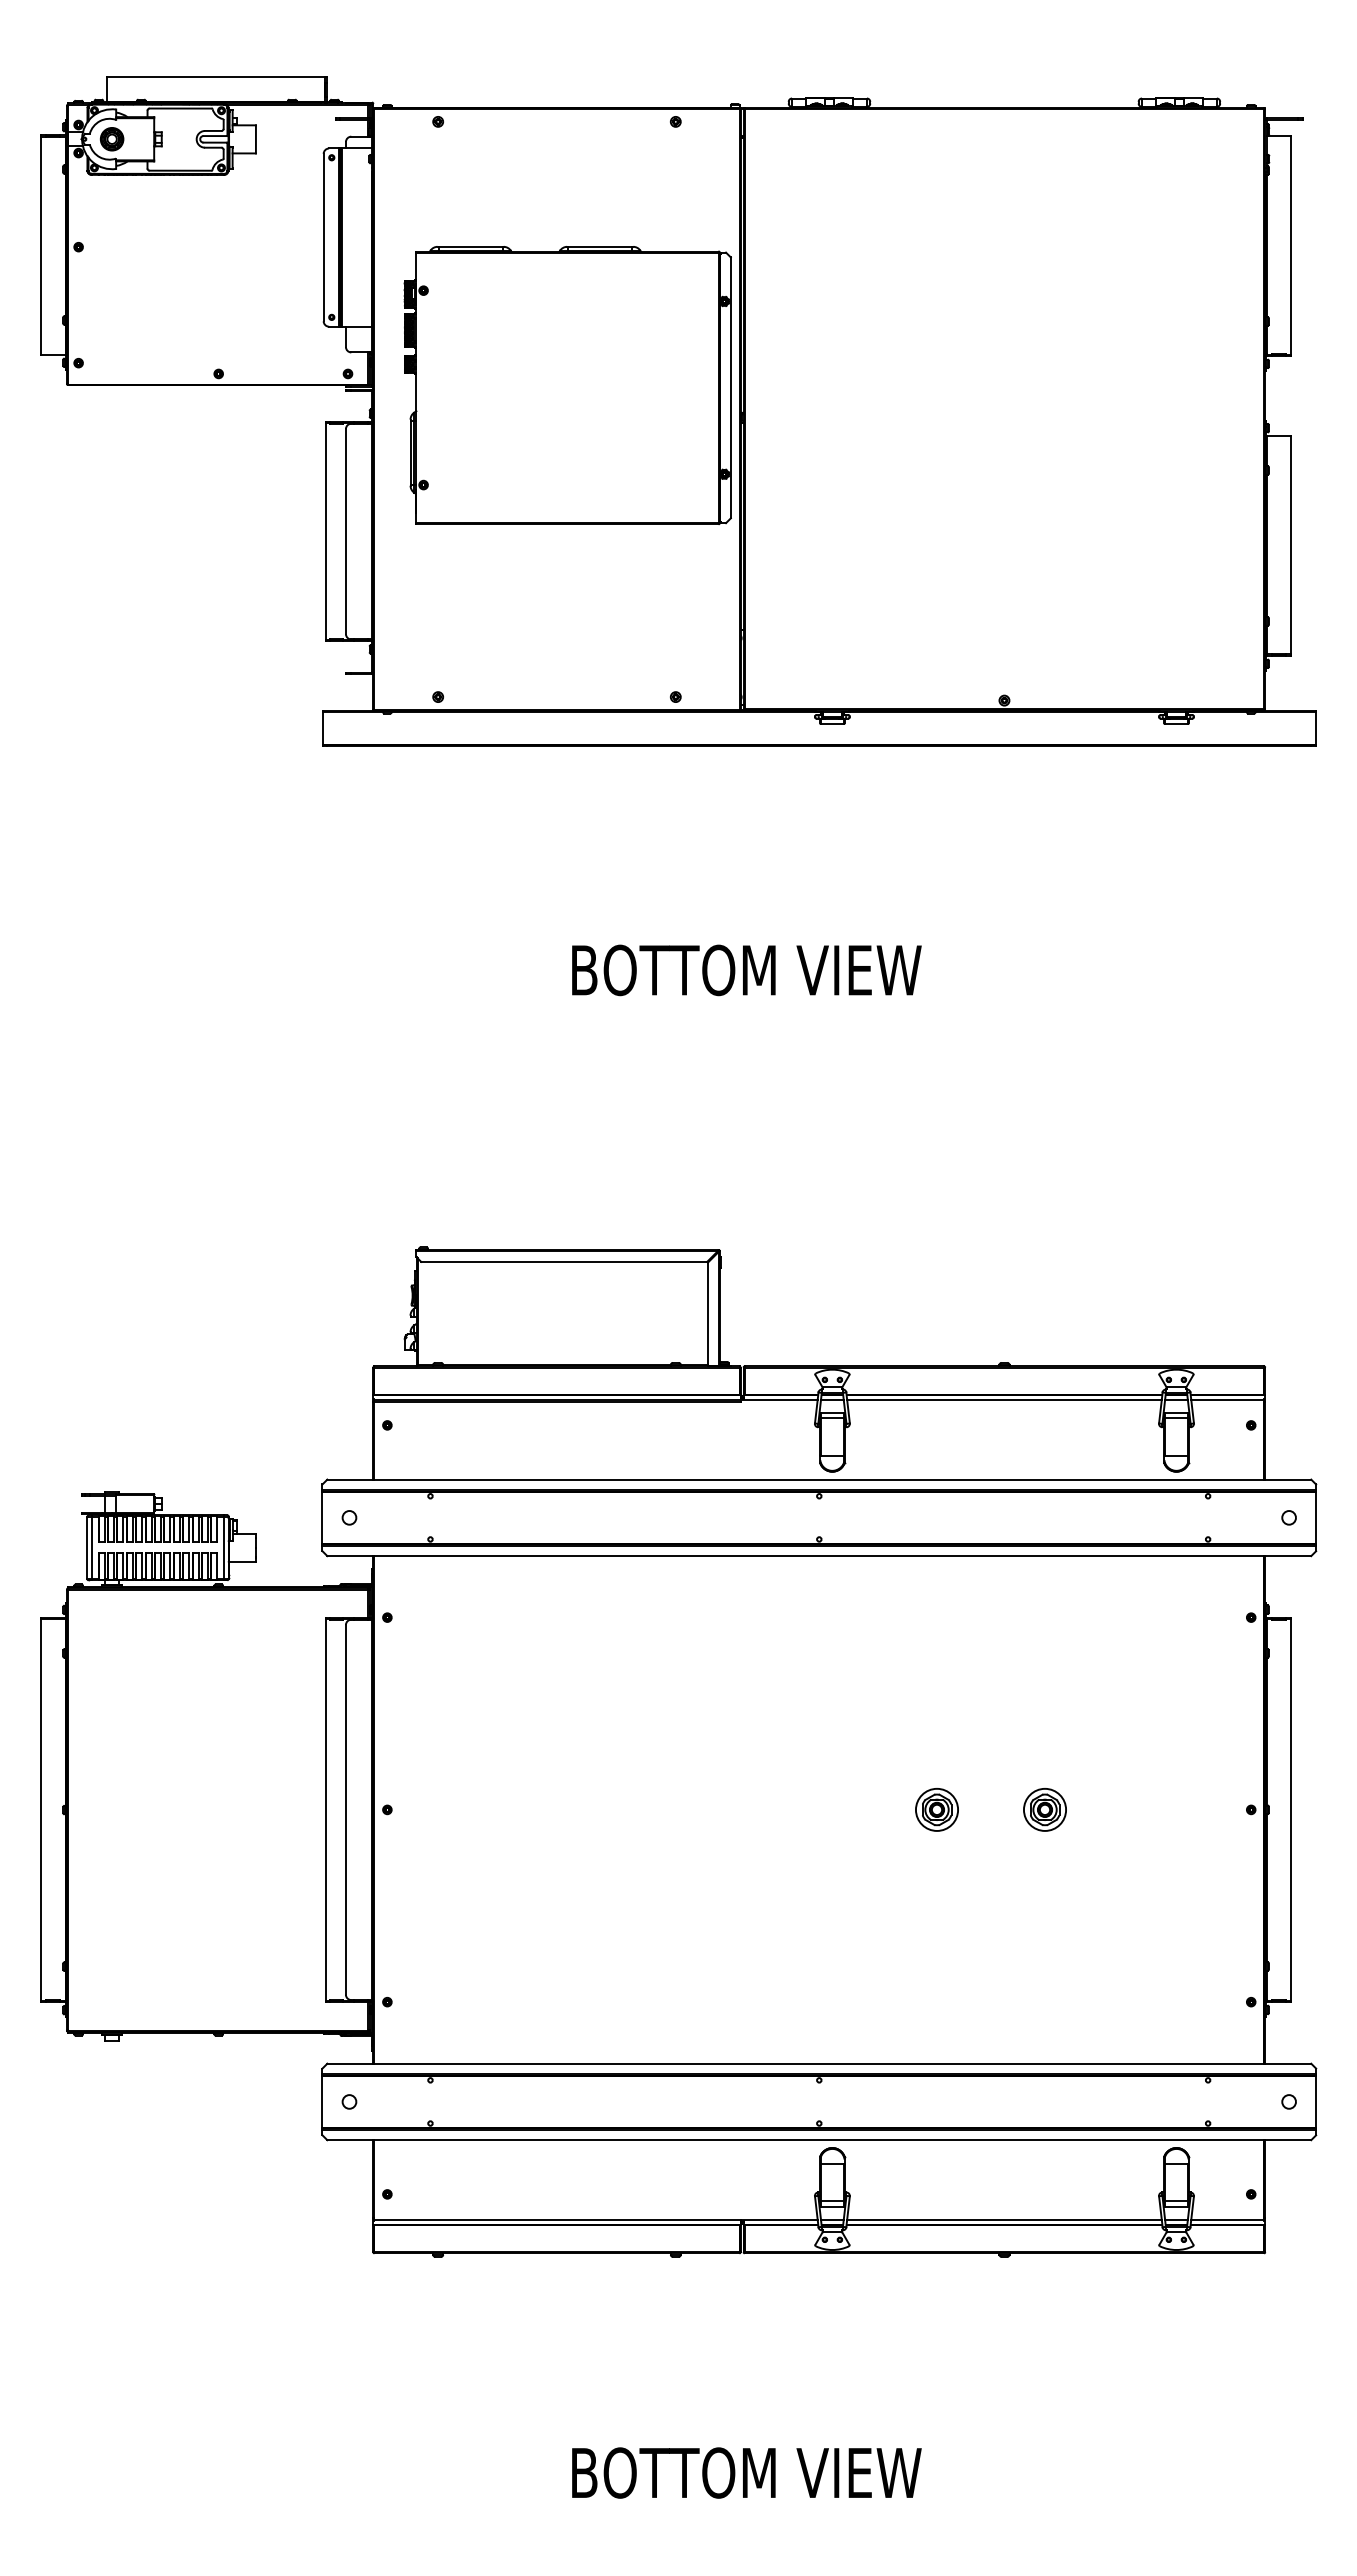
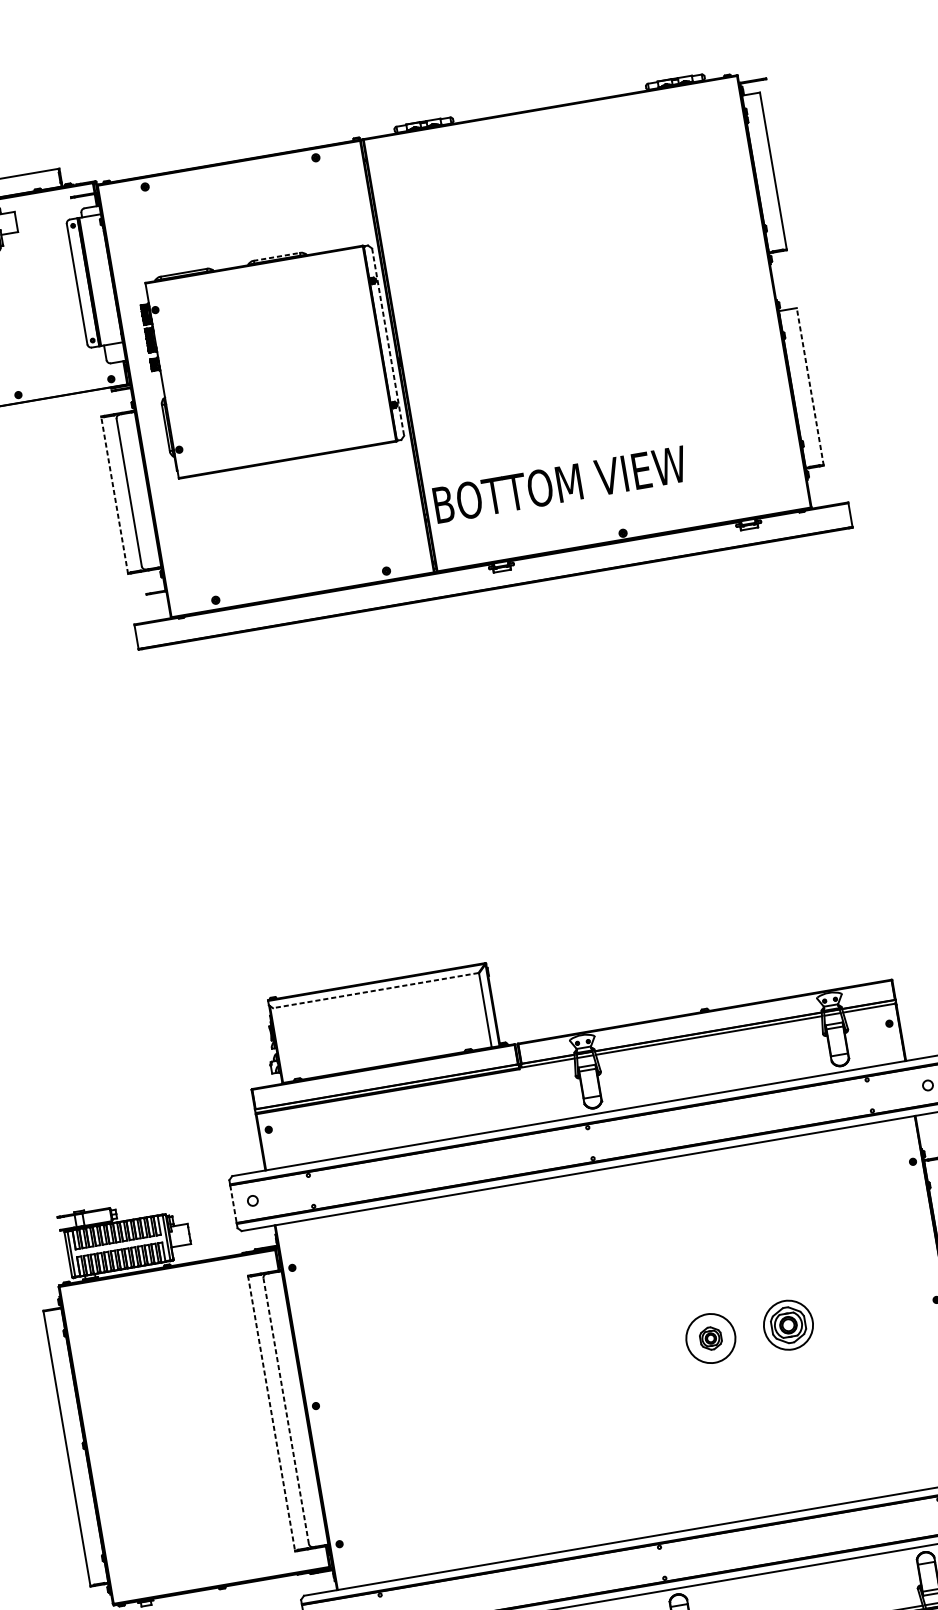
line: (600, 246) -> (277, 256), solid -> dashed
line: (730, 388) -> (387, 342), solid -> dashed
line: (325, 531) -> (114, 495), solid -> dashed
line: (1291, 546) -> (810, 387), solid -> dashed
text: (746, 970) -> (560, 484), moved
line: (564, 1261) -> (375, 990), solid -> dashed
line: (322, 1518) -> (233, 1204), solid -> dashed
line: (345, 1809) -> (285, 1410), solid -> dashed
circle: (936, 1809) -> (710, 1338), size x1.6
part: (1044, 1809) -> (788, 1325), size x1.6
line: (325, 1810) -> (271, 1414), solid -> dashed

